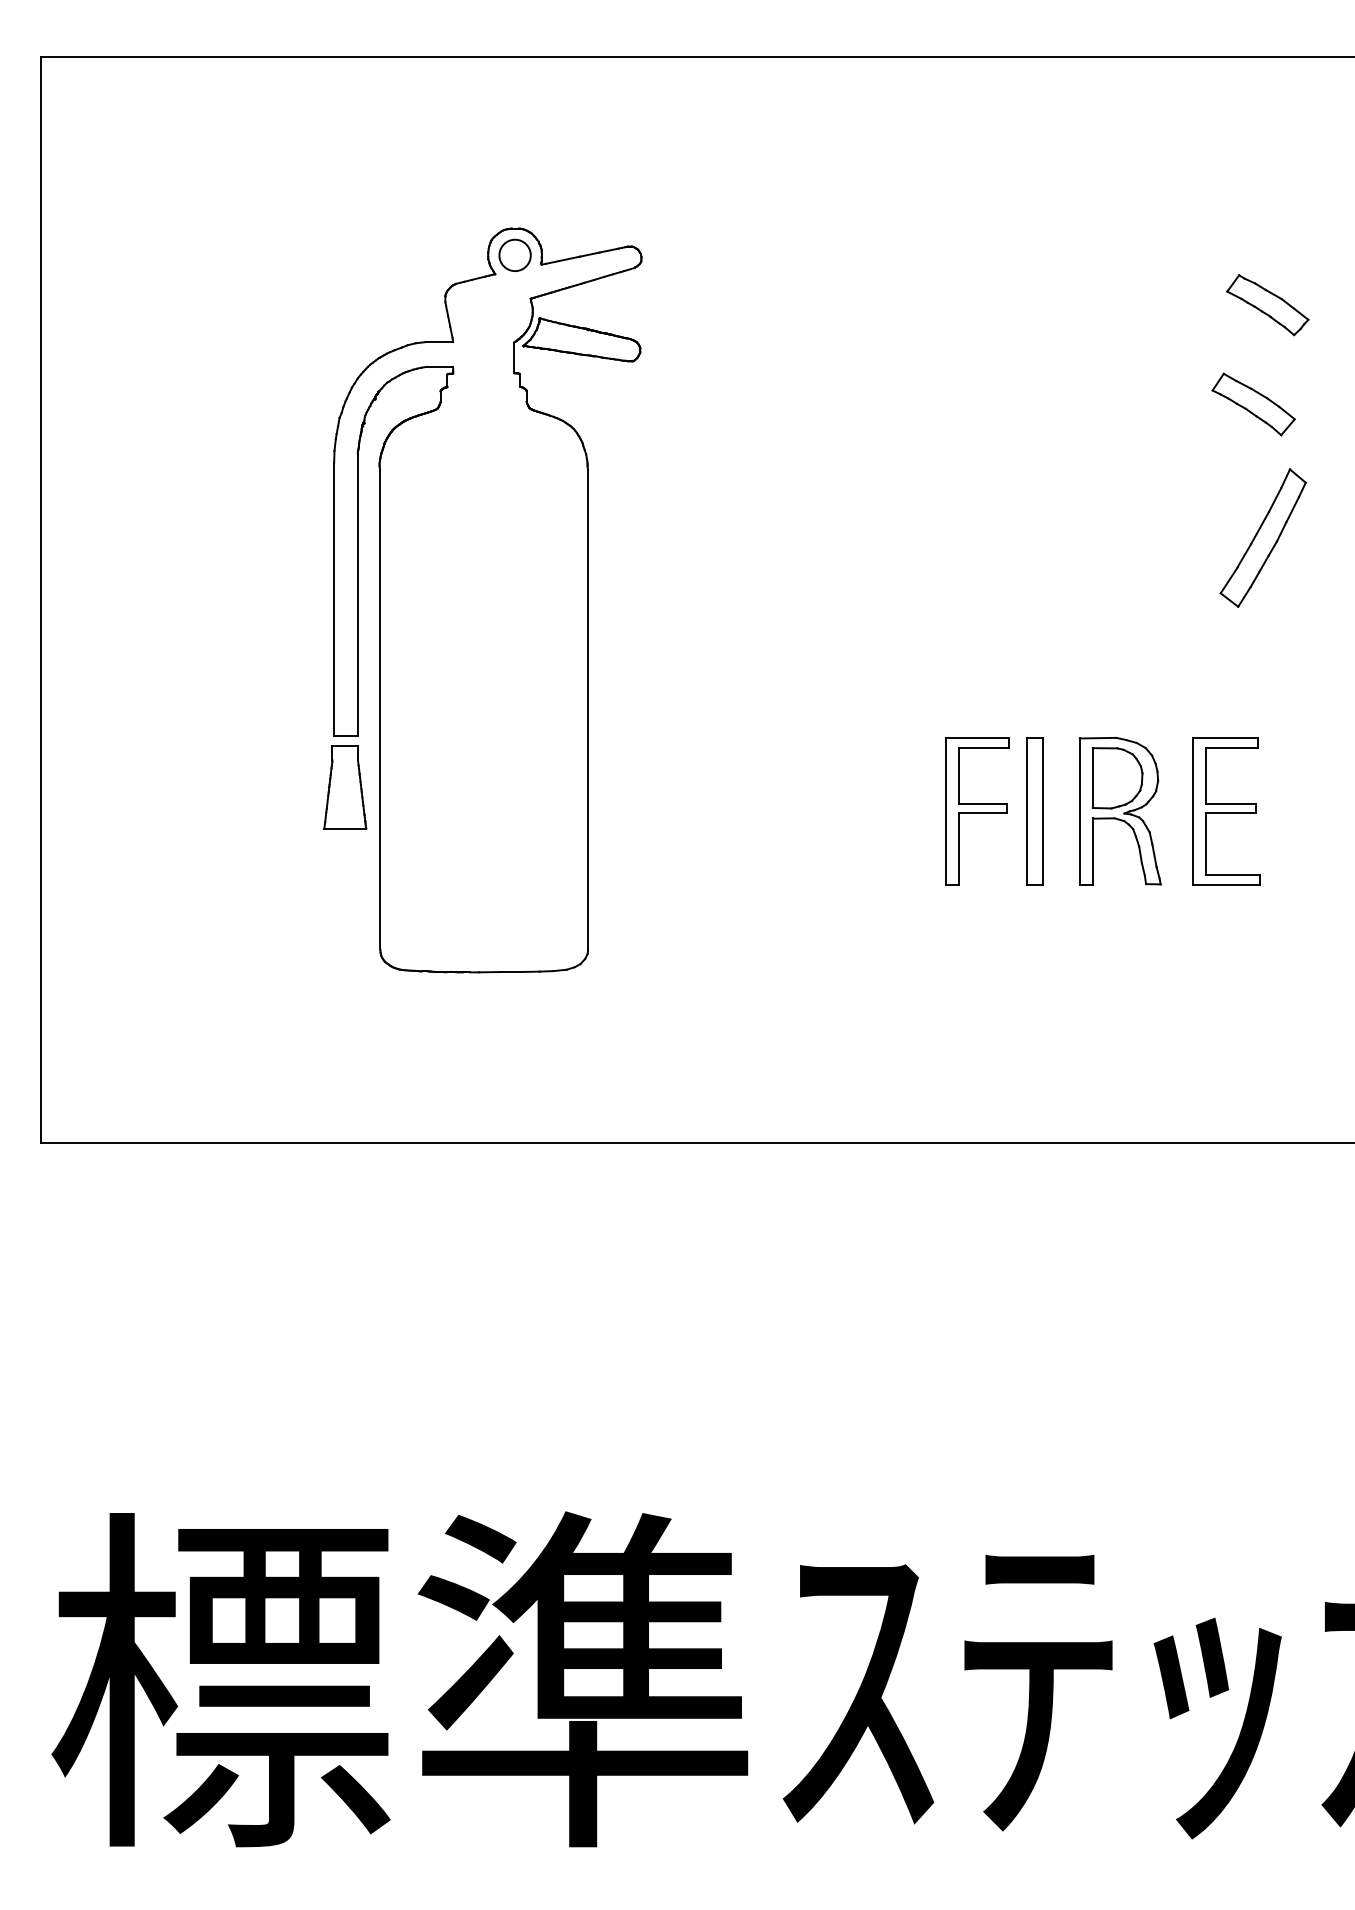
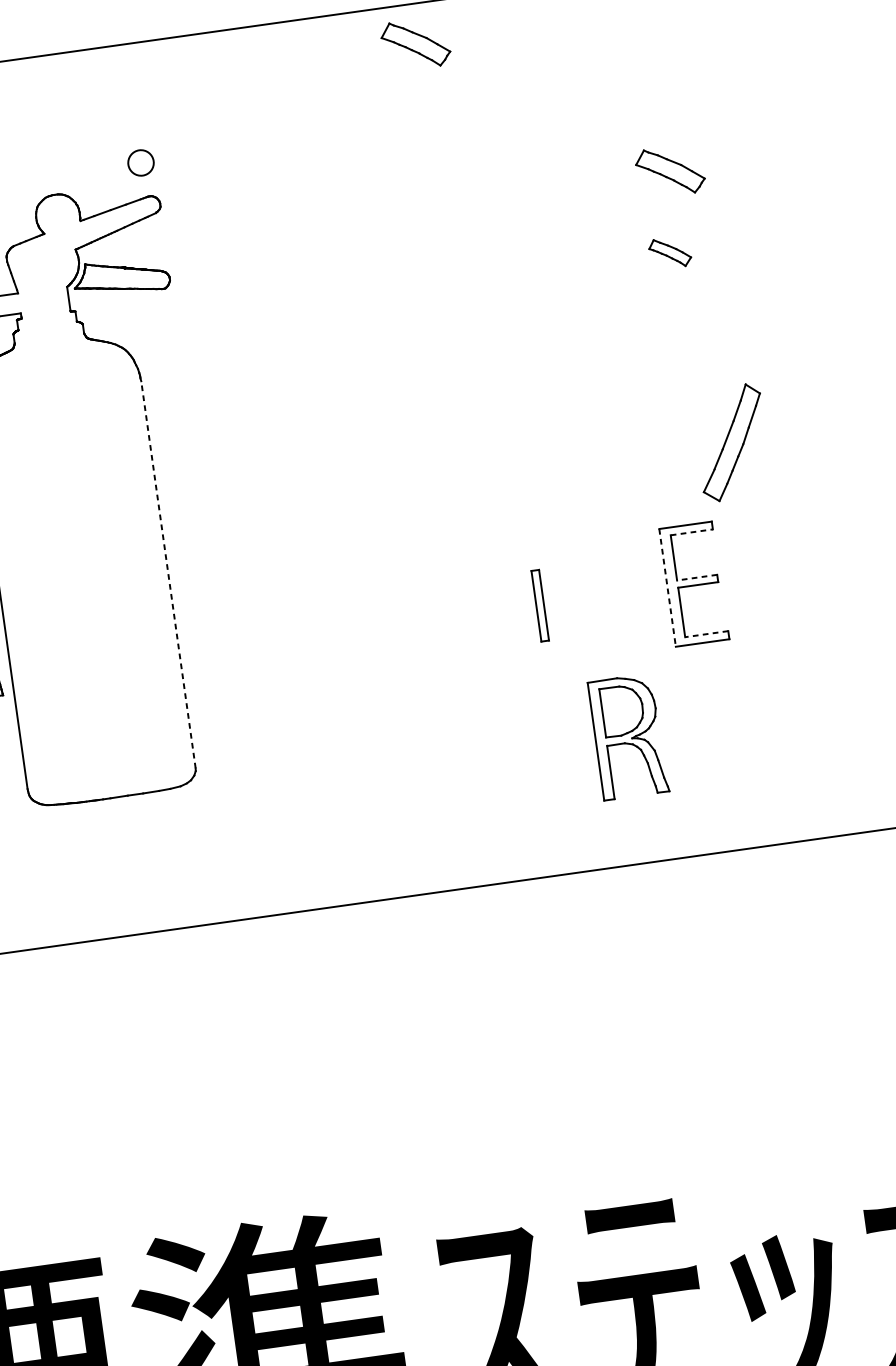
part: (979, 107) -> (415, 44), added
circle: (514, 254) -> (140, 162), moved
part: (1253, 404) -> (670, 253), size x0.6
part: (1262, 537) -> (731, 442), moved
line: (588, 709) -> (168, 574), solid -> dashed
line: (1232, 748) -> (692, 532), solid -> dashed
line: (1230, 804) -> (696, 577), solid -> dashed
part: (1119, 810) -> (627, 736), moved
part: (977, 811) -> (493, 612), removed
part: (1034, 811) -> (539, 605), size x0.6
line: (1193, 812) -> (667, 588), solid -> dashed
line: (1232, 874) -> (706, 634), solid -> dashed

